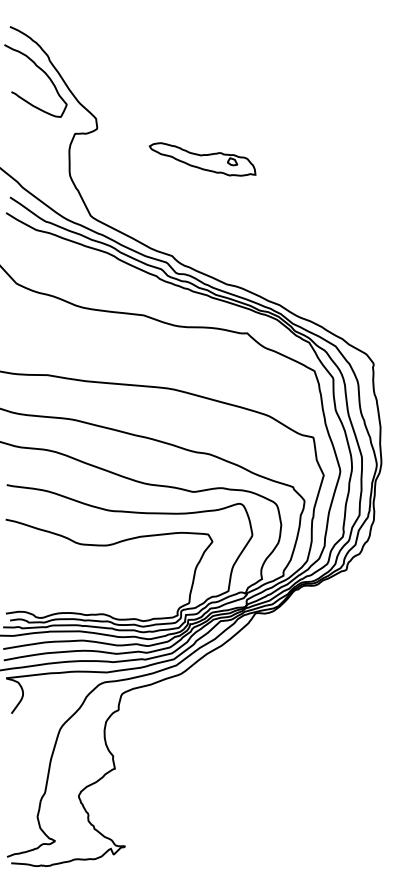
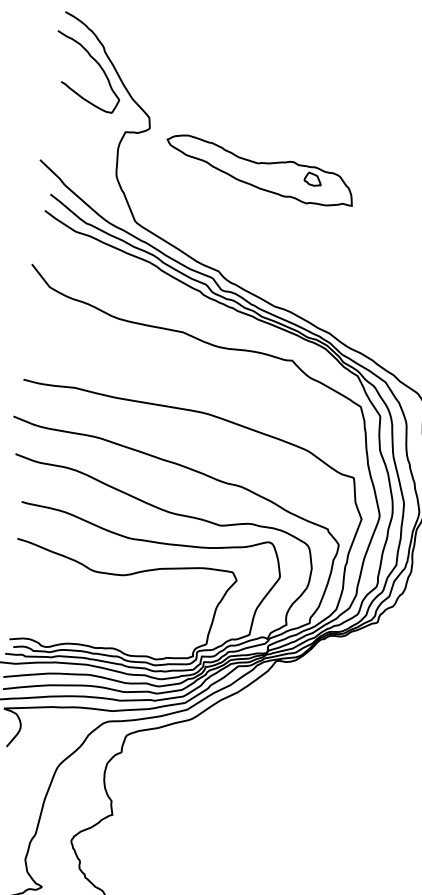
part: (202, 159) -> (259, 170), size x1.67

